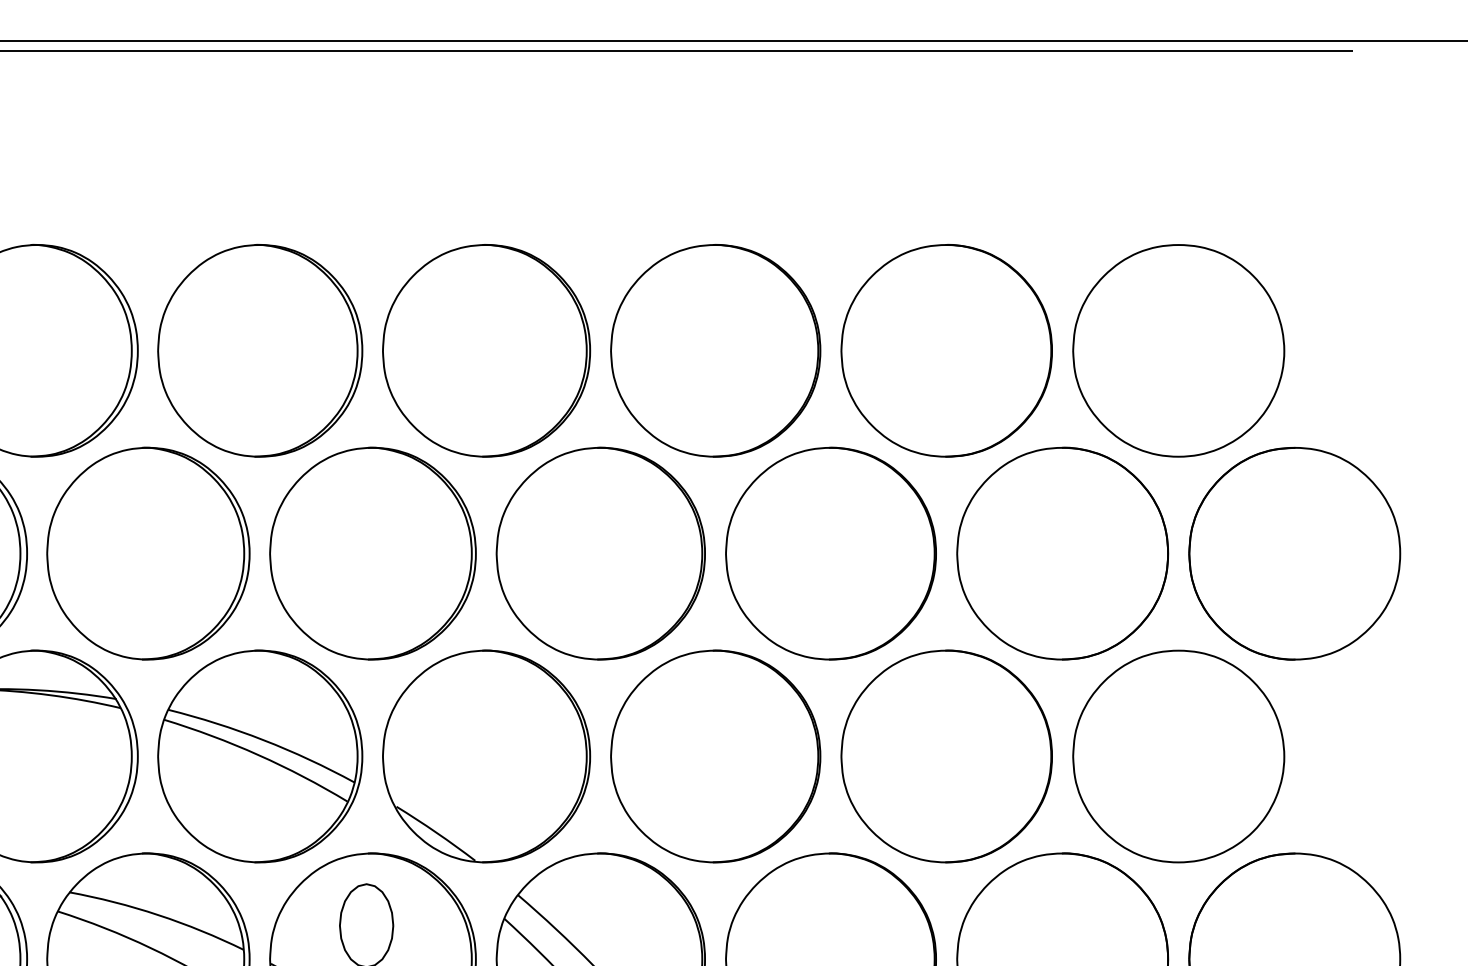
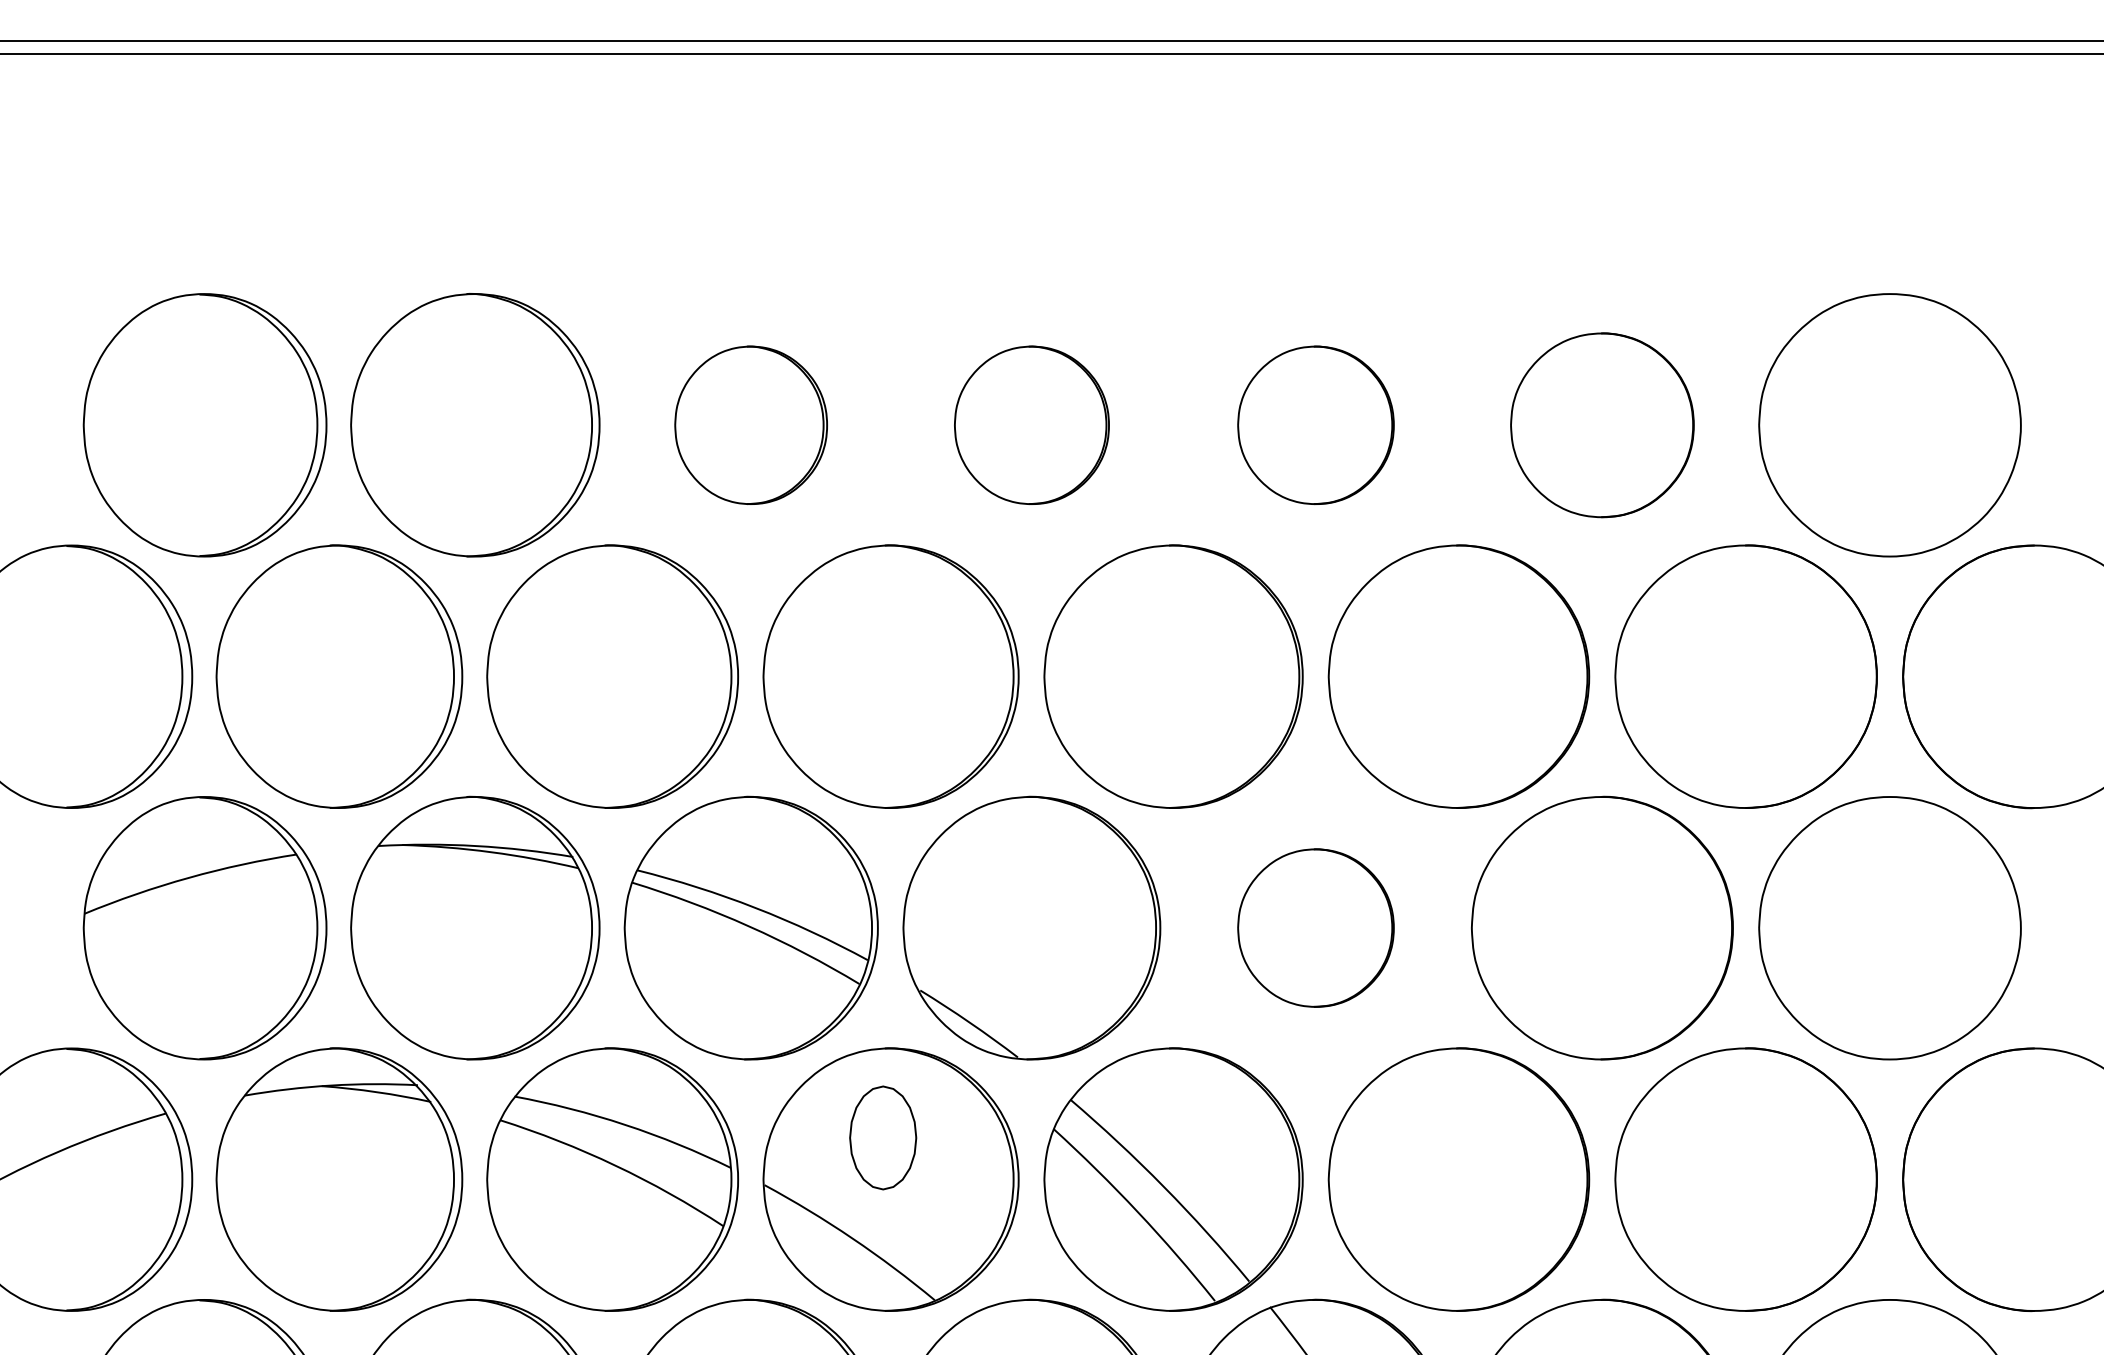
part: (259, 351) -> (750, 425), size x0.6
part: (486, 351) -> (1031, 425), size x0.6
part: (715, 351) -> (1315, 425), size x0.6
part: (946, 351) -> (1602, 425), size x0.7
part: (715, 755) -> (1315, 927), size x0.6

